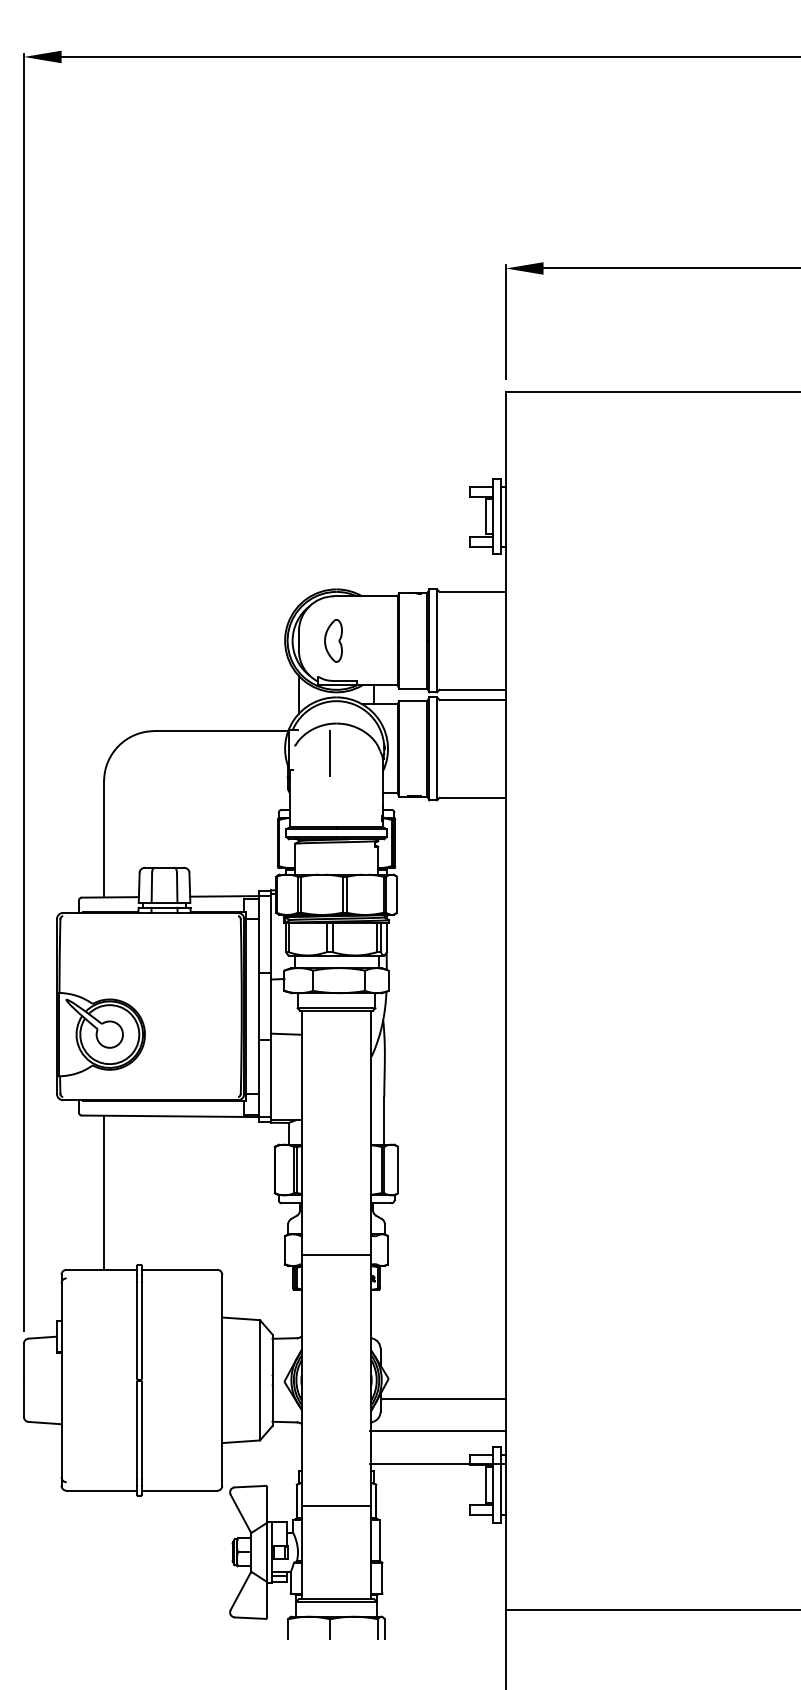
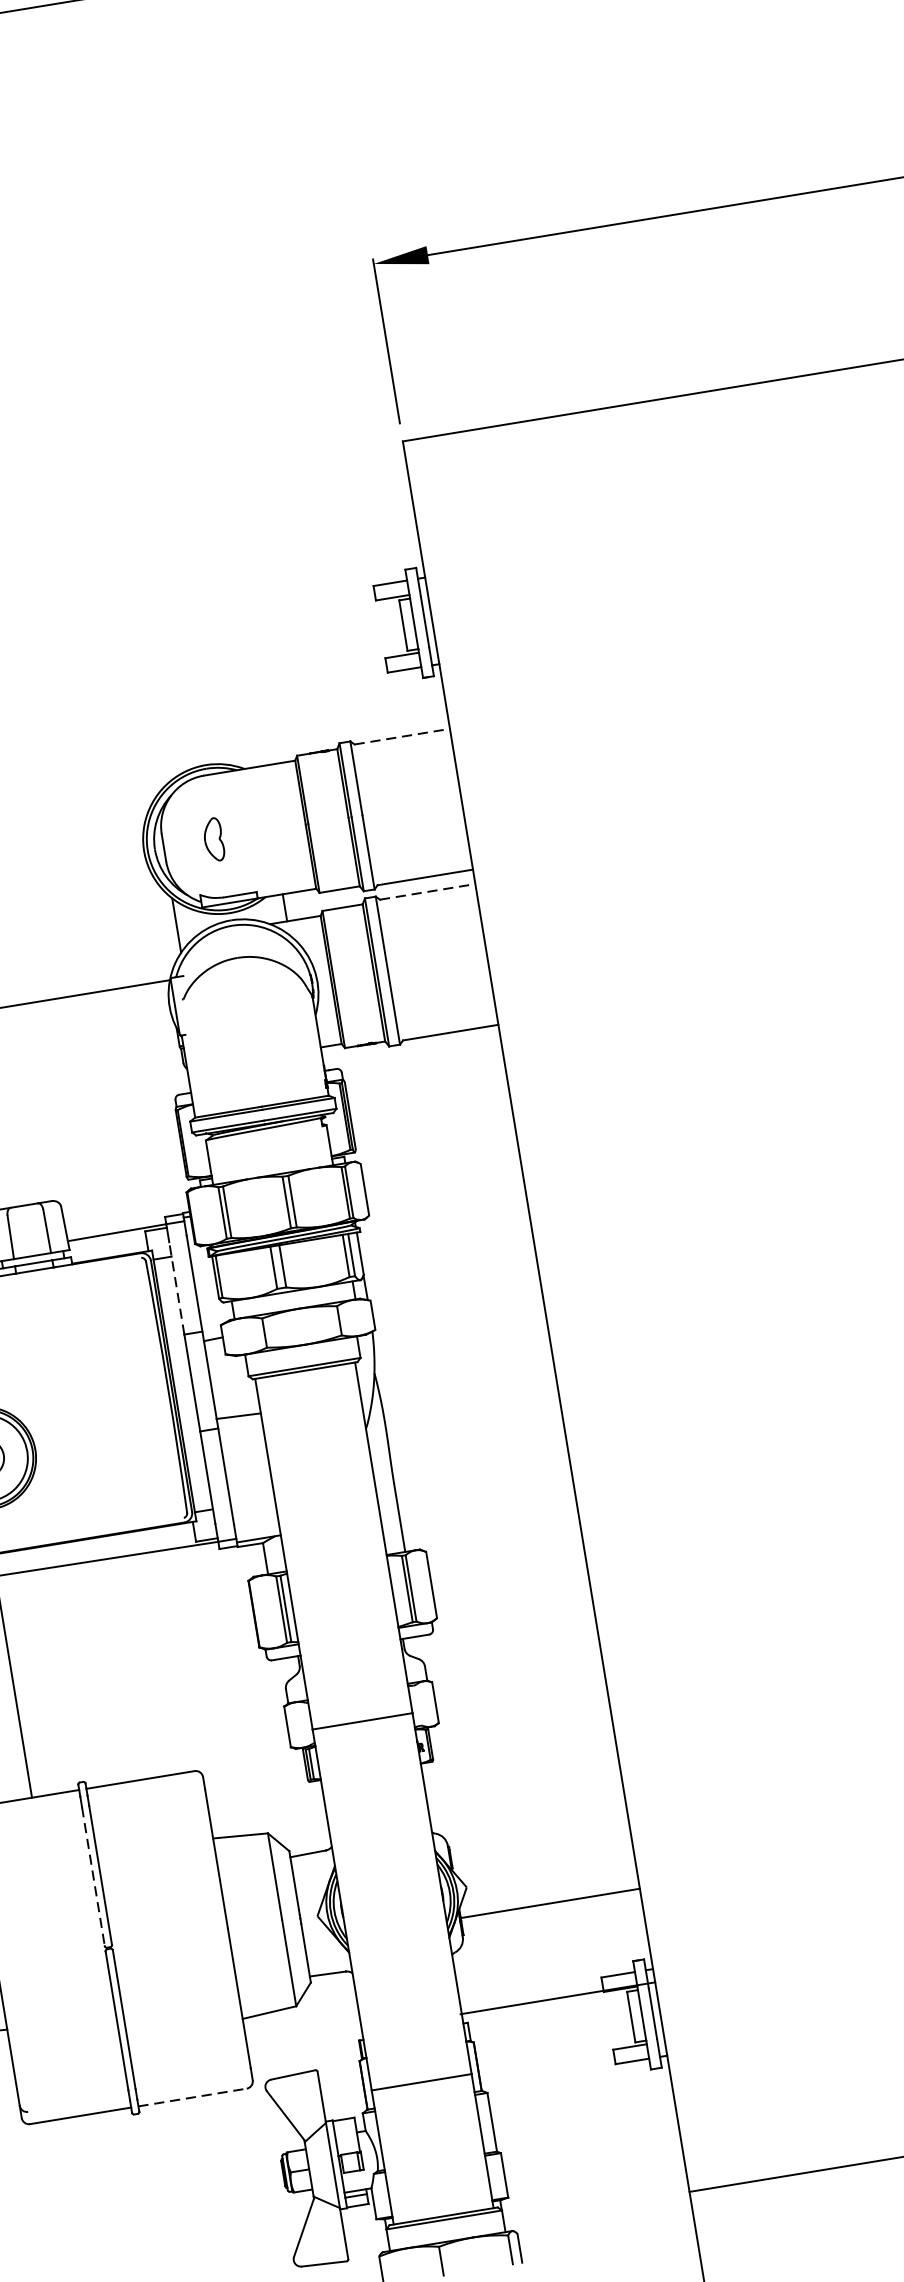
line: (473, 591) -> (403, 735), solid -> dashed
part: (333, 640) -> (213, 839), size x0.7
line: (473, 699) -> (428, 891), solid -> dashed
line: (330, 753) -> (235, 1002), removed
line: (258, 940) -> (176, 1288), solid -> dashed
line: (136, 1330) -> (92, 1877), solid -> dashed
line: (437, 1430) -> (549, 1950), removed
line: (179, 1490) -> (192, 2097), solid -> dashed

